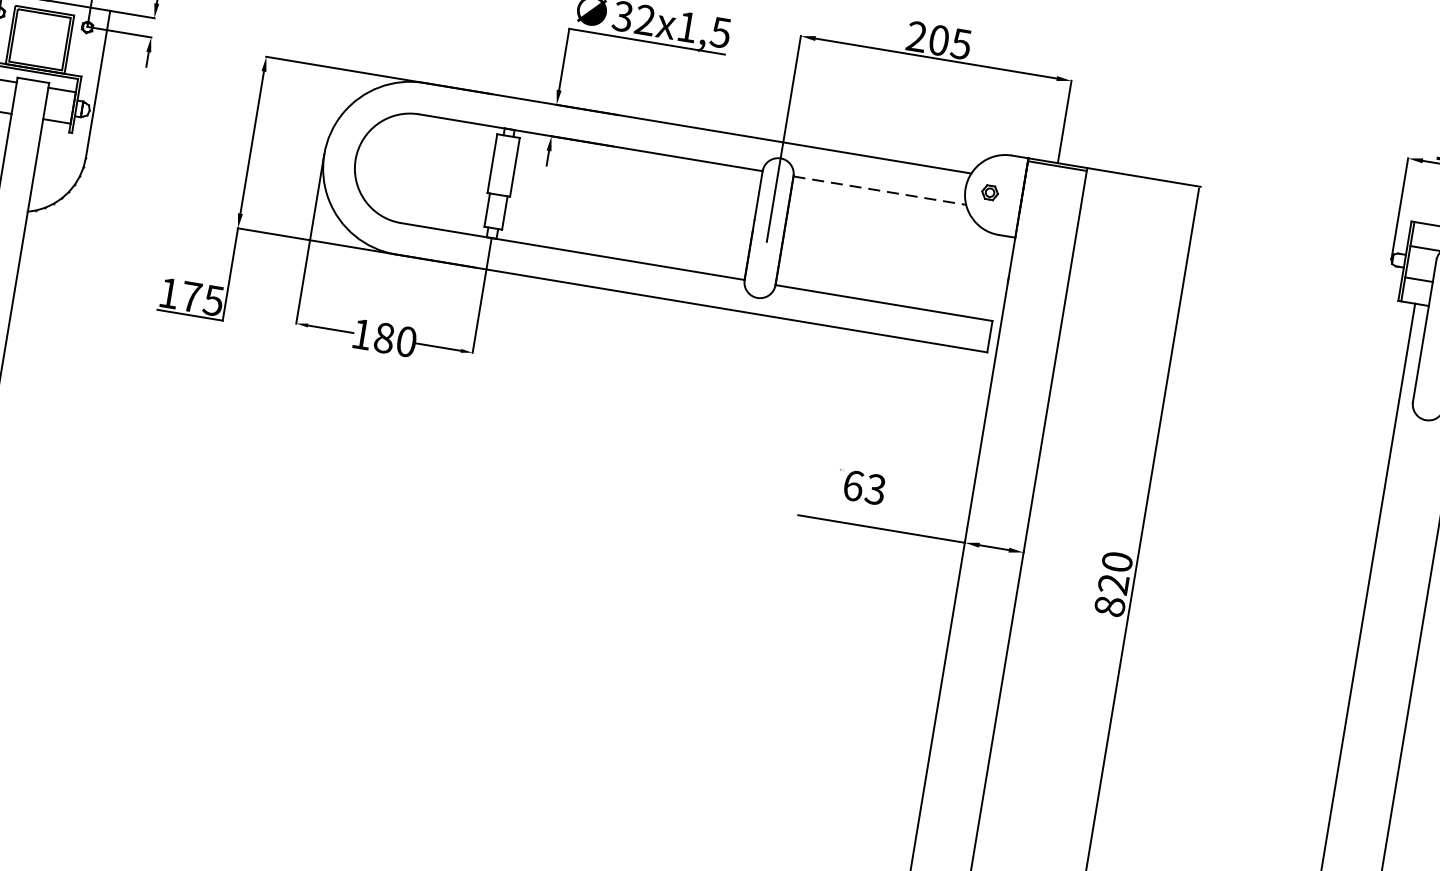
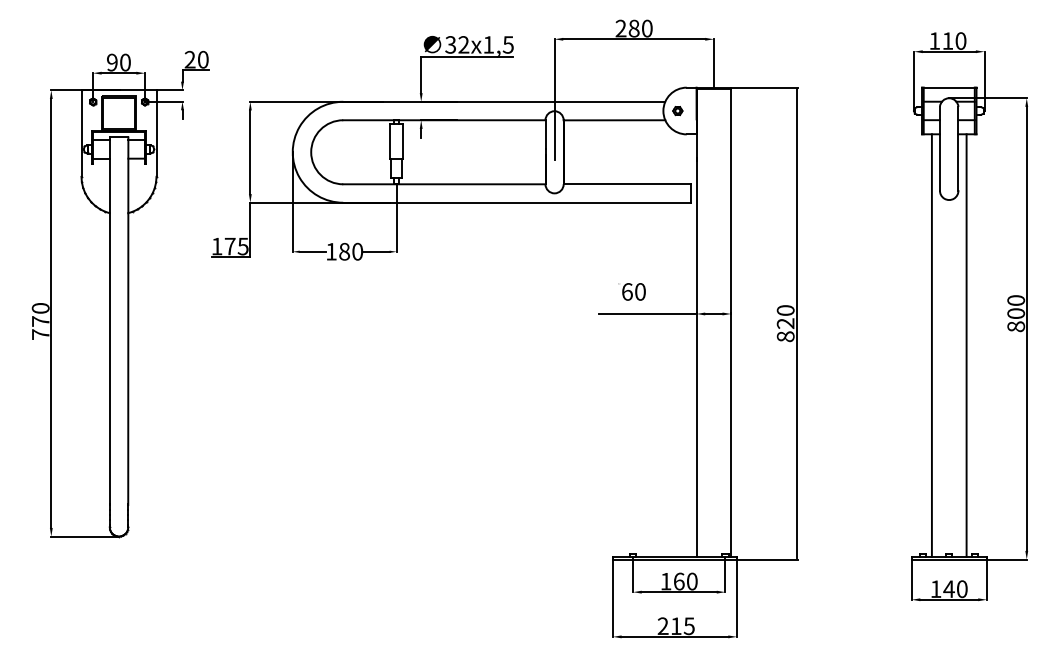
text: (949, 42) -> (640, 28), 205 -> 280
line: (879, 190) -> (614, 120), dashed -> solid
text: (874, 488) -> (639, 291), 63 -> 60

